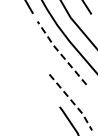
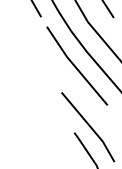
line: (60, 53) -> (75, 66), dashed -> solid
line: (73, 102) -> (91, 127), dashed -> solid

